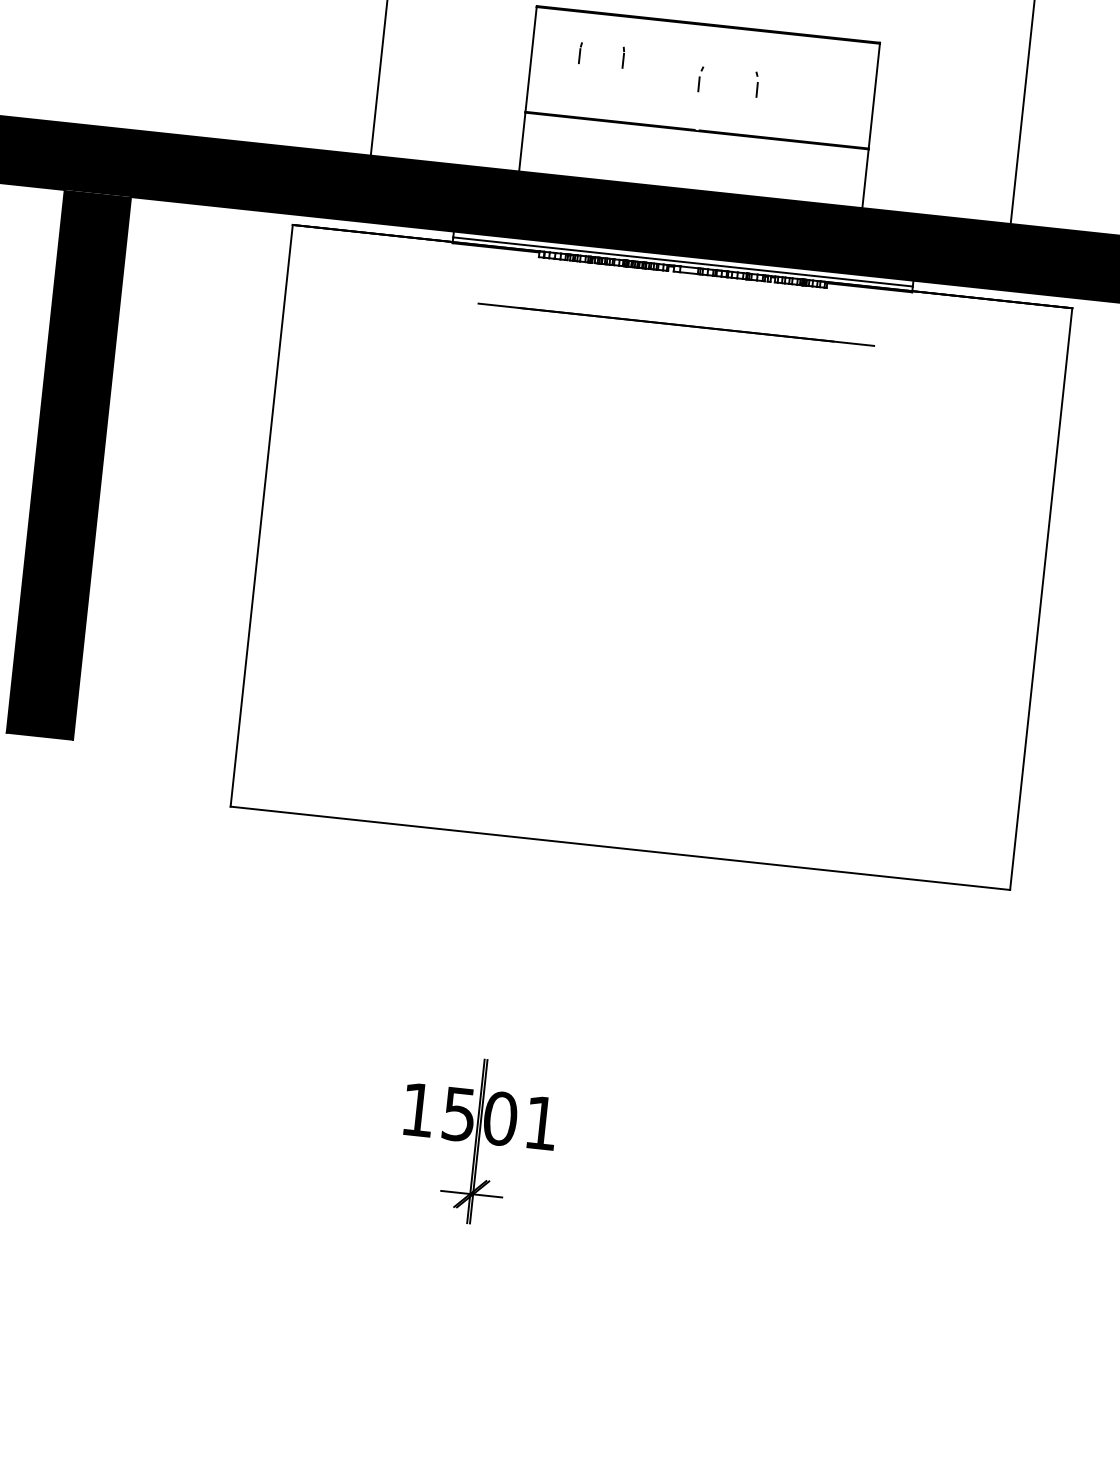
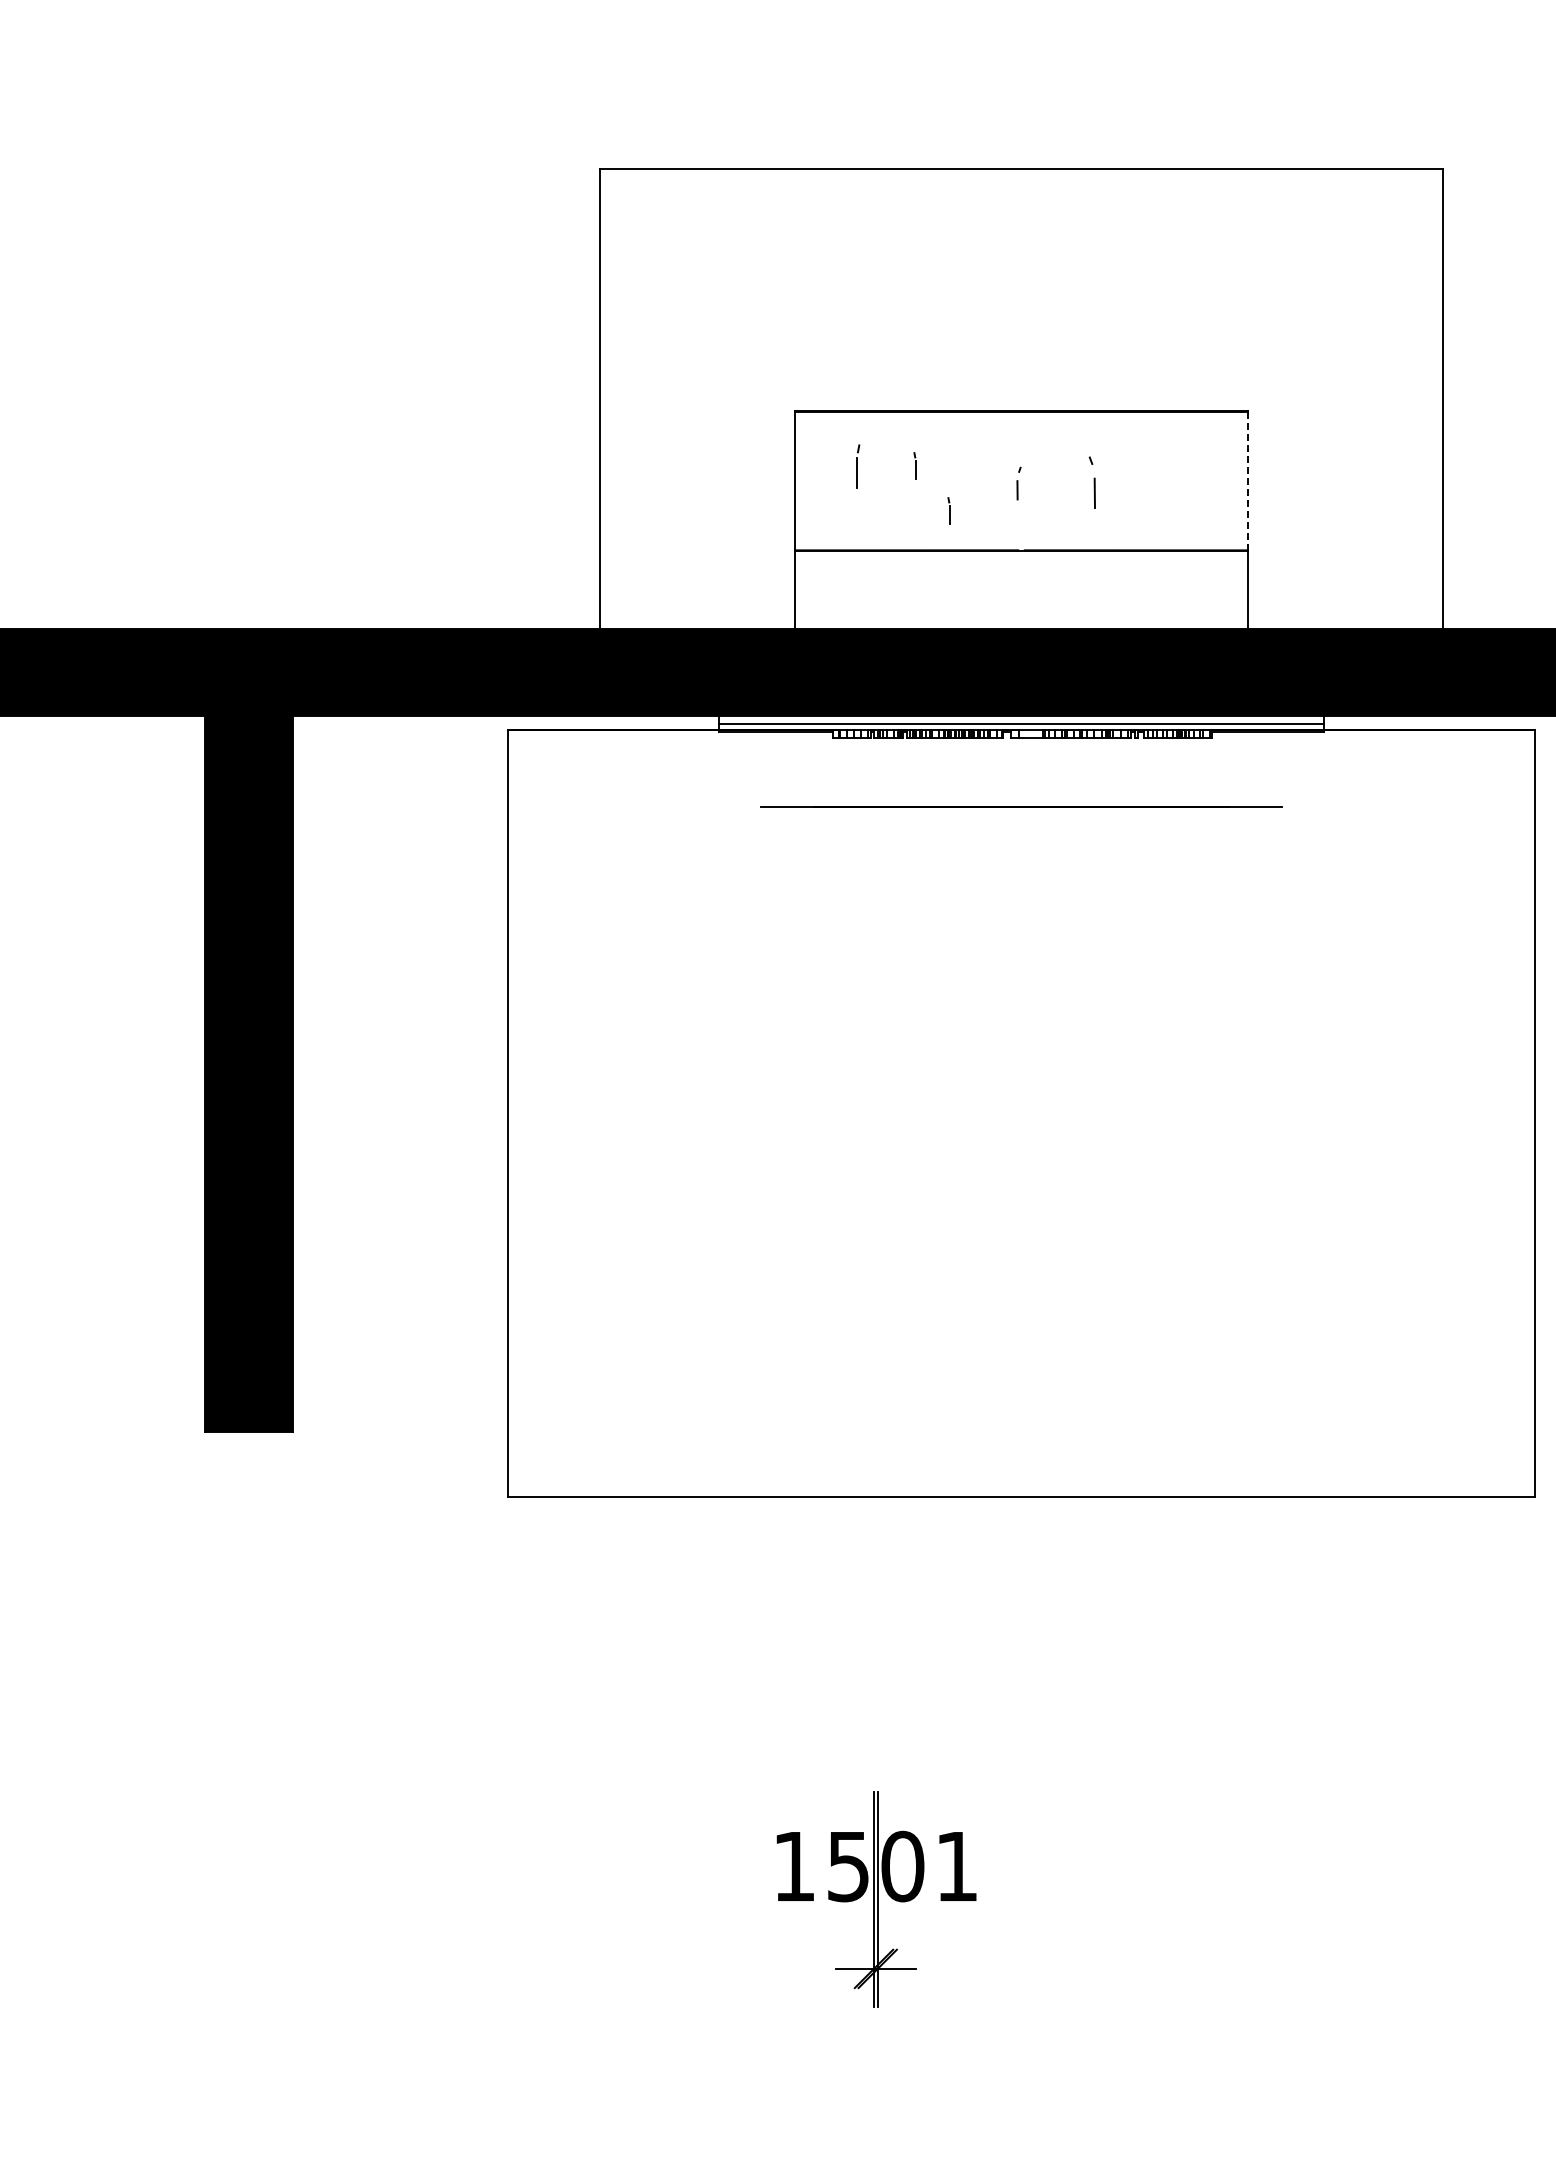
part: (580, 52) -> (858, 465), size x1.6
part: (756, 84) -> (1092, 482), size x1.6
part: (644, 94) -> (948, 510), added
line: (874, 96) -> (1247, 481), solid -> dashed

